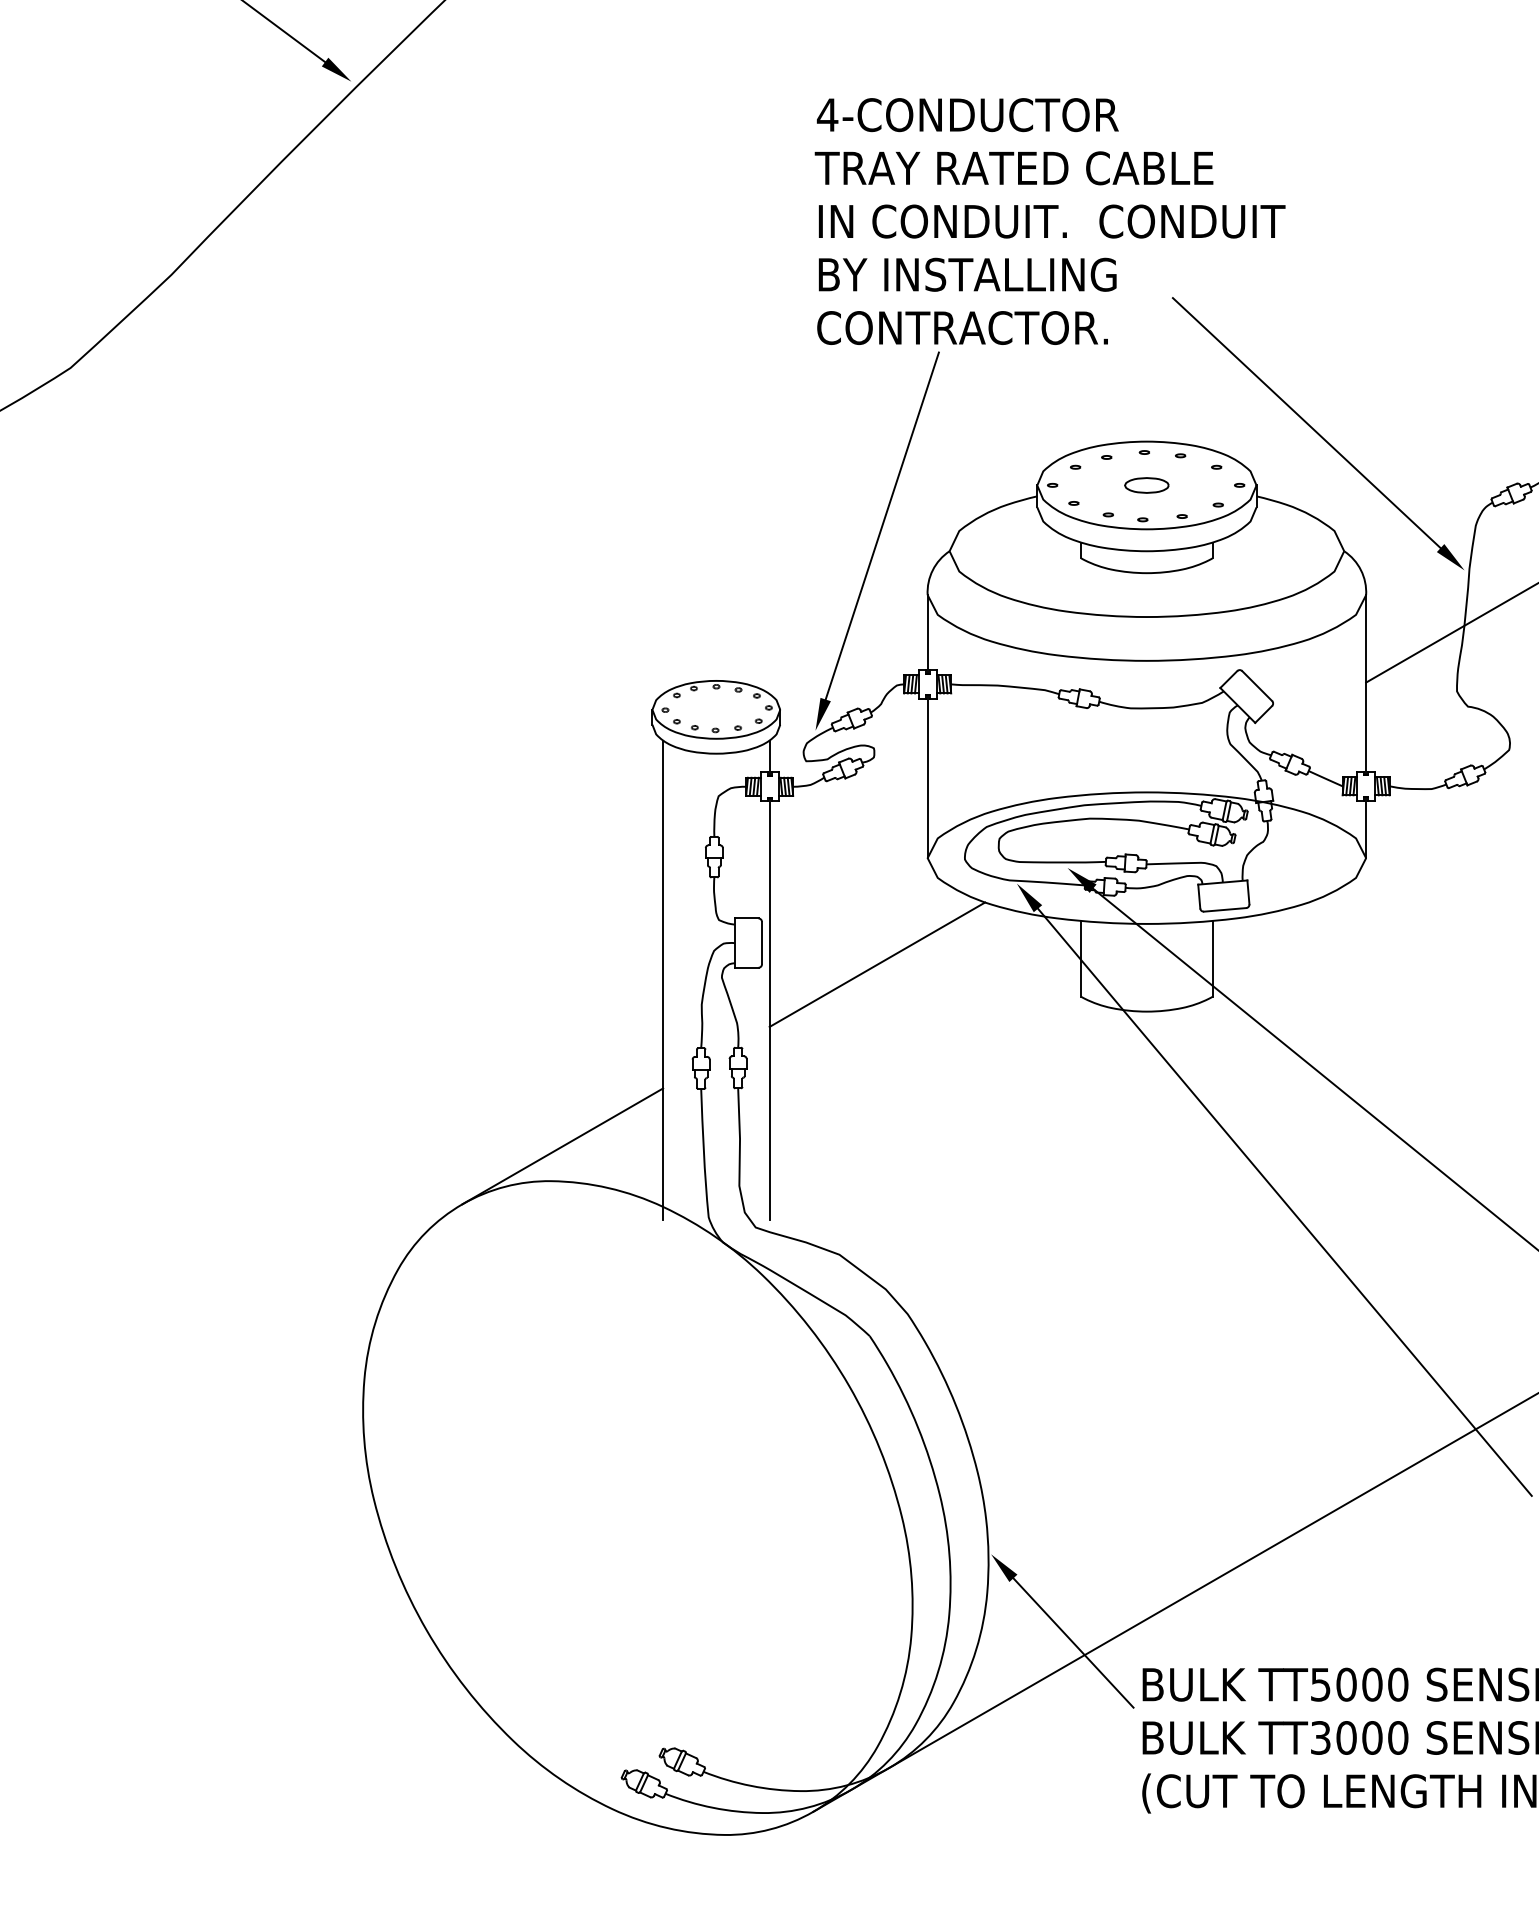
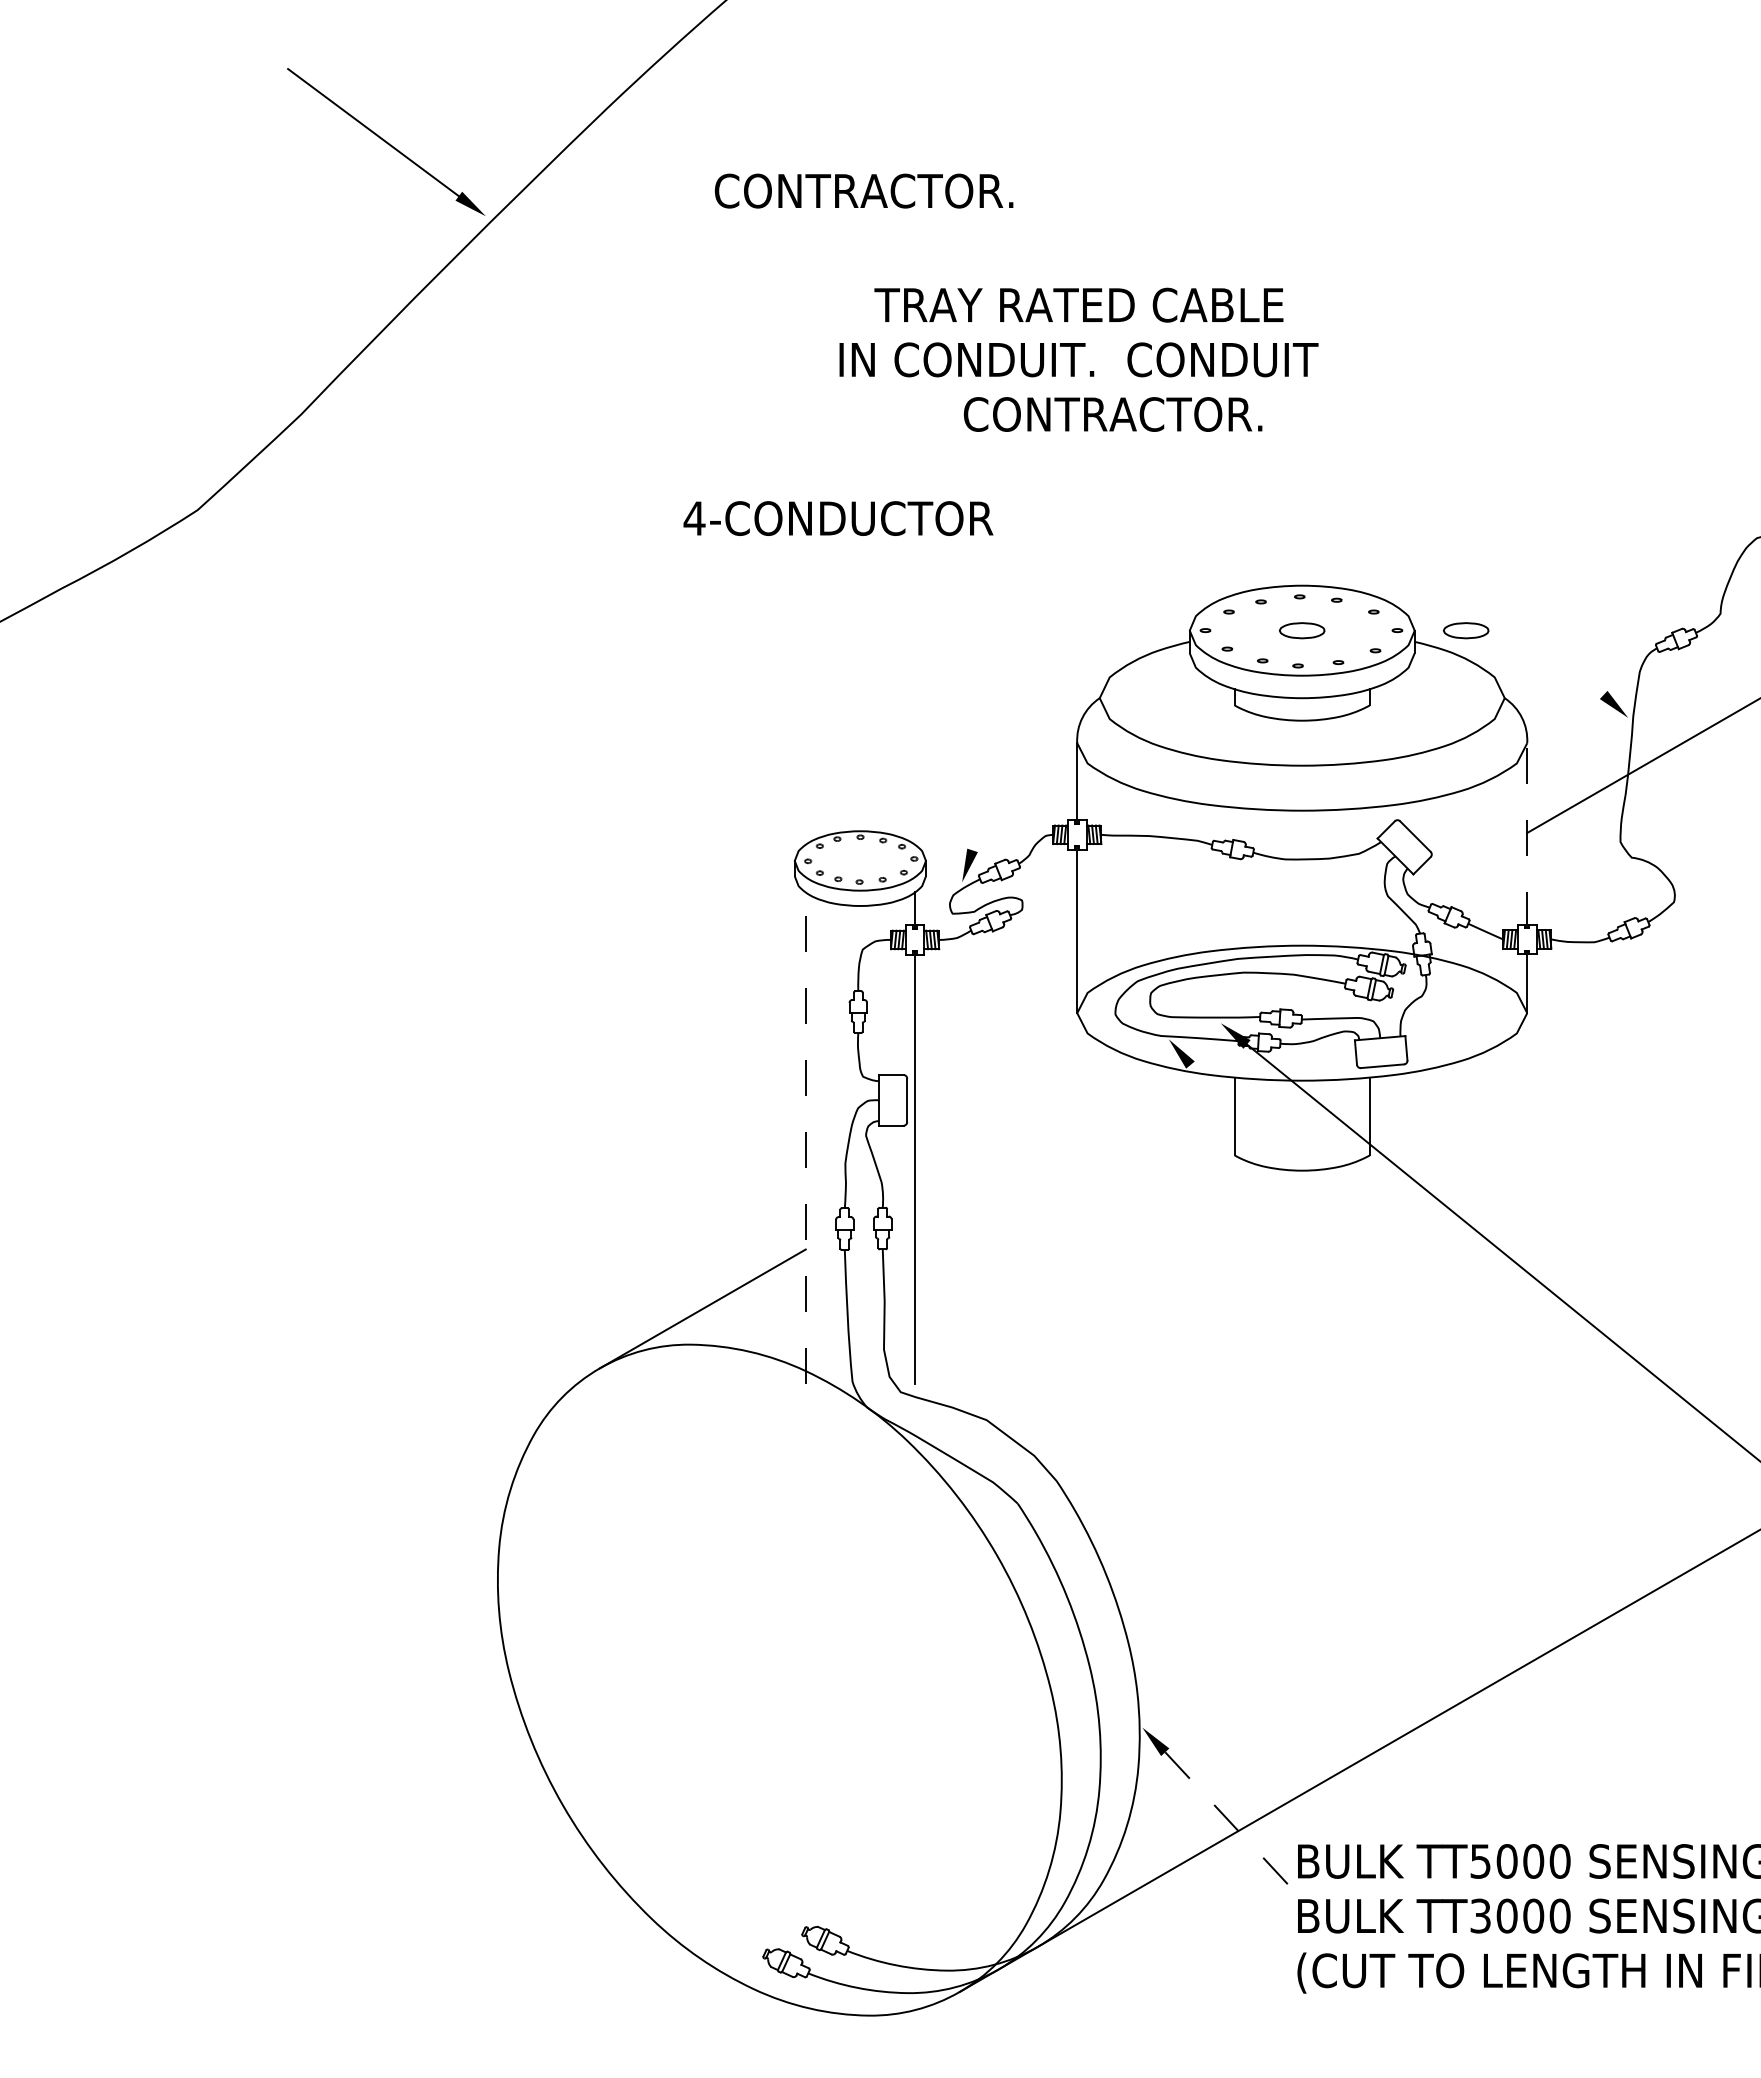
text: (967, 115) -> (838, 518), moved
text: (1013, 167) -> (1078, 304), moved
text: (1051, 221) -> (1078, 359), moved
text: (966, 274) -> (1117, 414), BY INSTALLING -> CONTRACTOR.
text: (962, 327) -> (863, 190), moved
line: (1305, 422) -> (1465, 566), removed
part: (1305, 485) -> (1465, 630), added
line: (882, 526) -> (1030, 672), removed
line: (1366, 685) -> (1527, 835), solid -> dashed
line: (877, 964) -> (1025, 1122), removed
line: (662, 980) -> (805, 1138), solid -> dashed
line: (1284, 1202) -> (1443, 1366), removed
line: (1073, 1642) -> (1226, 1818), solid -> dashed

